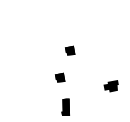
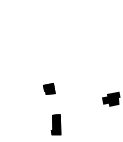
part: (70, 50) -> (61, 55), removed

